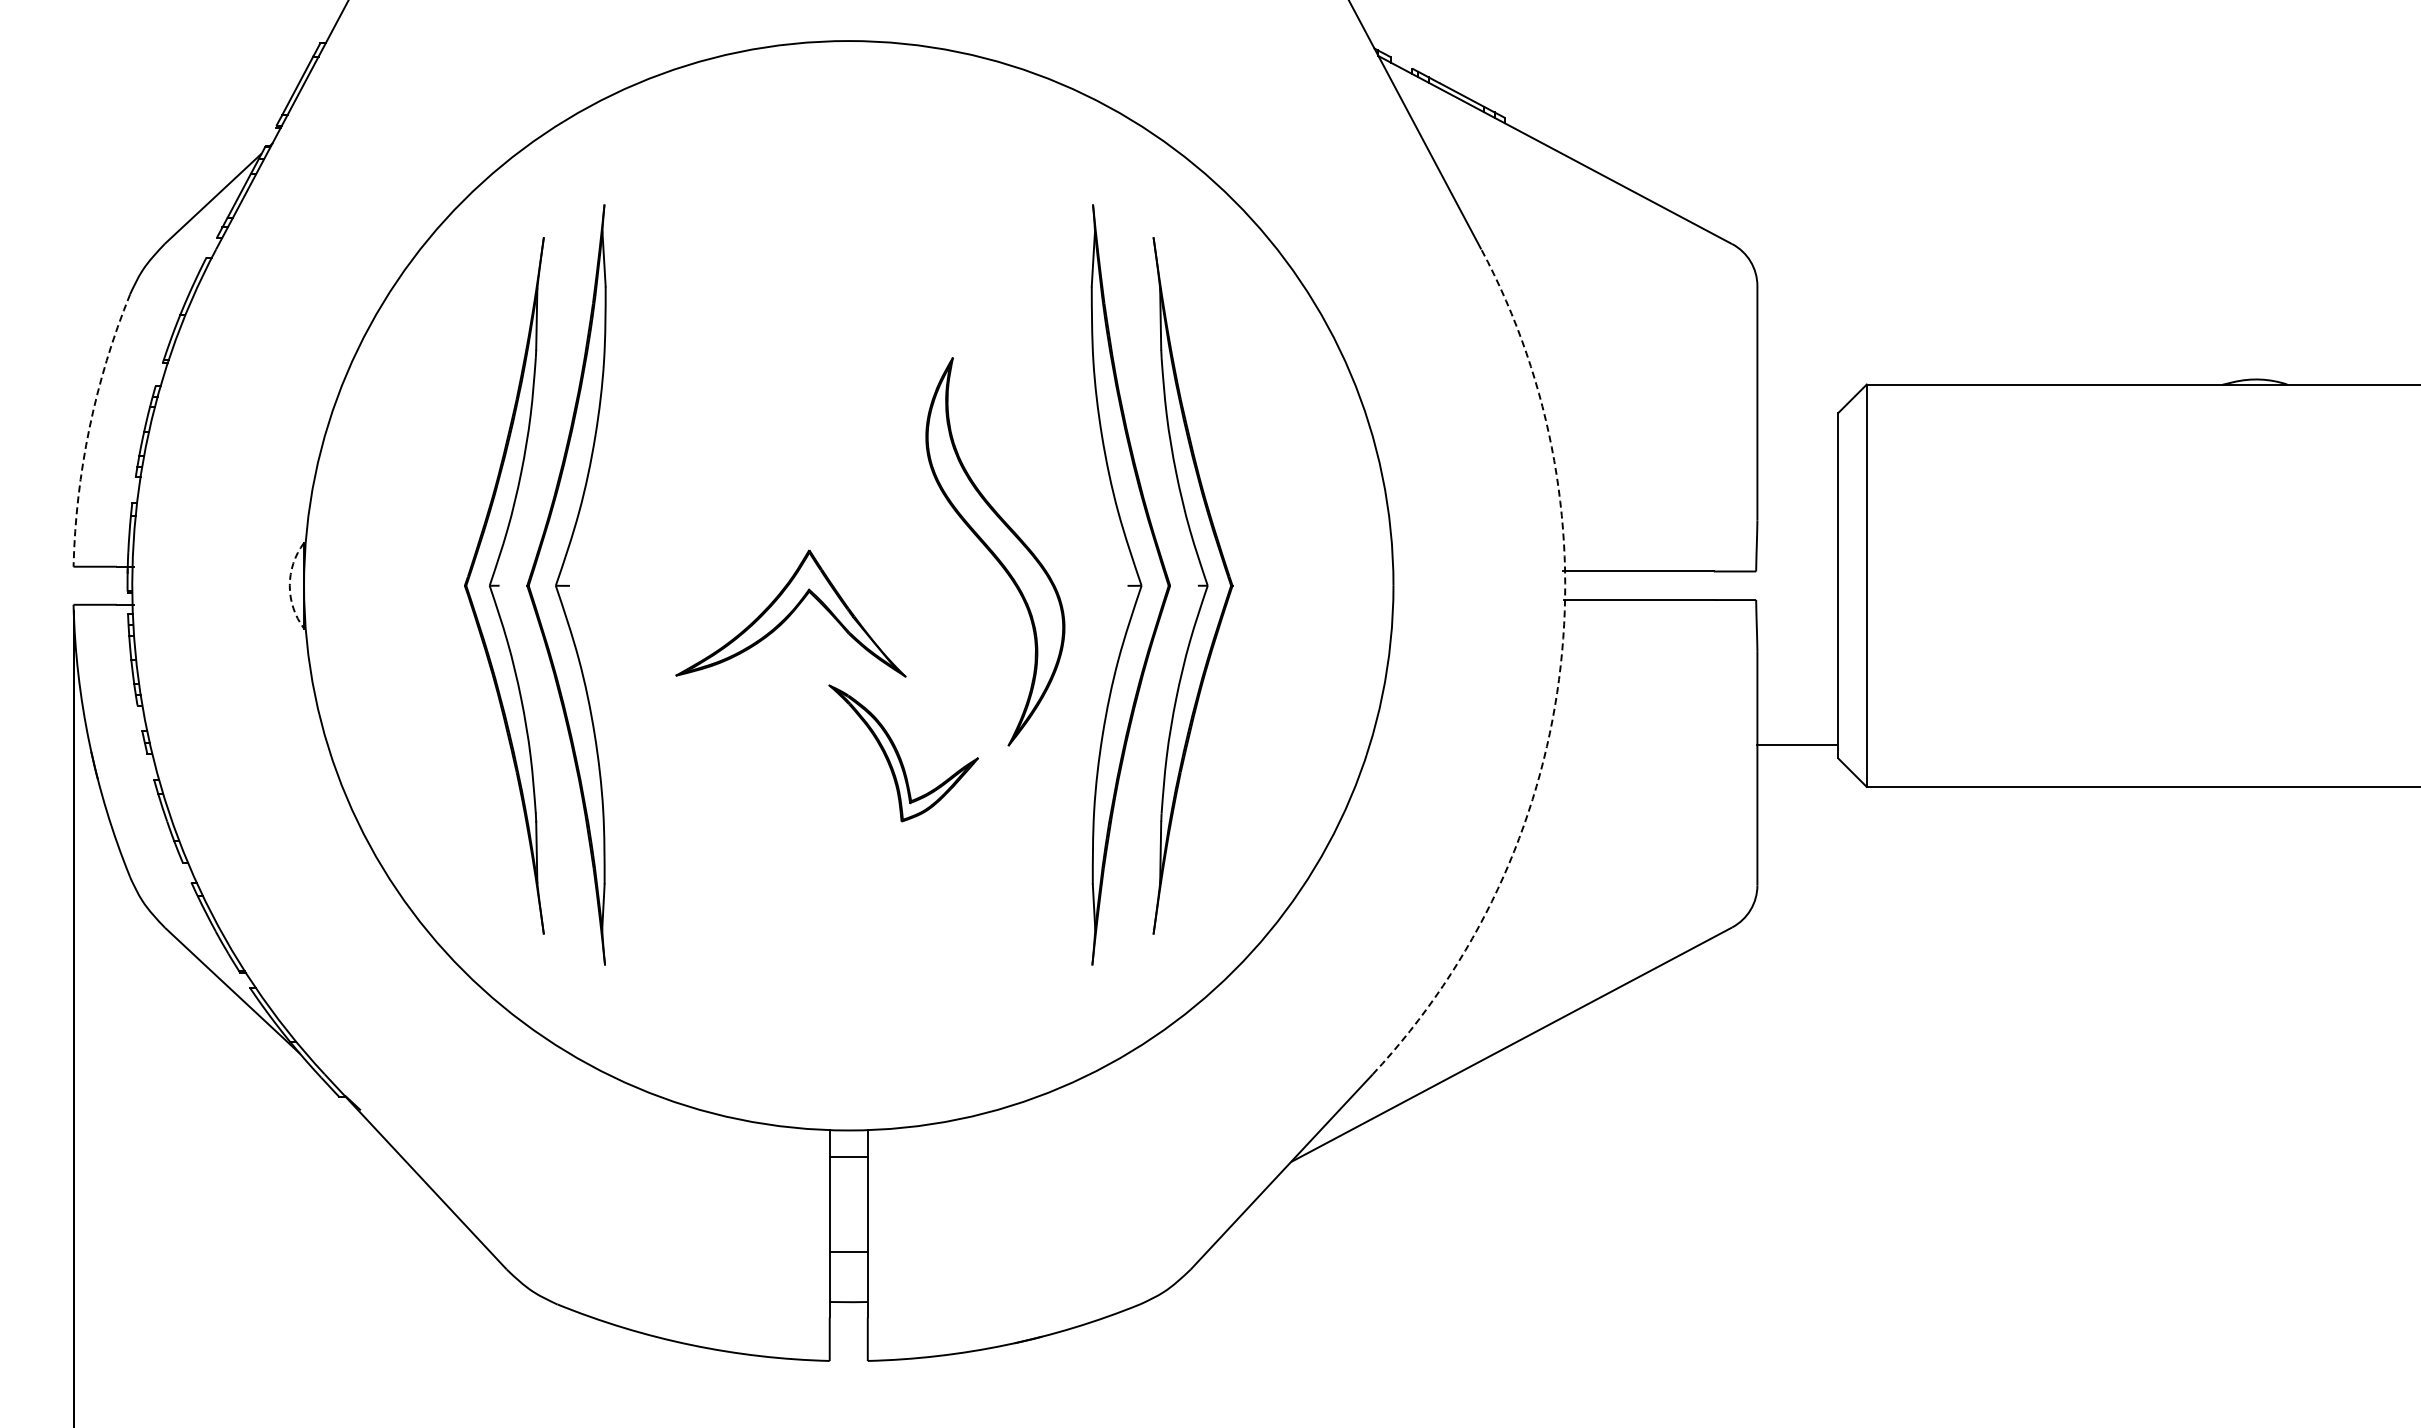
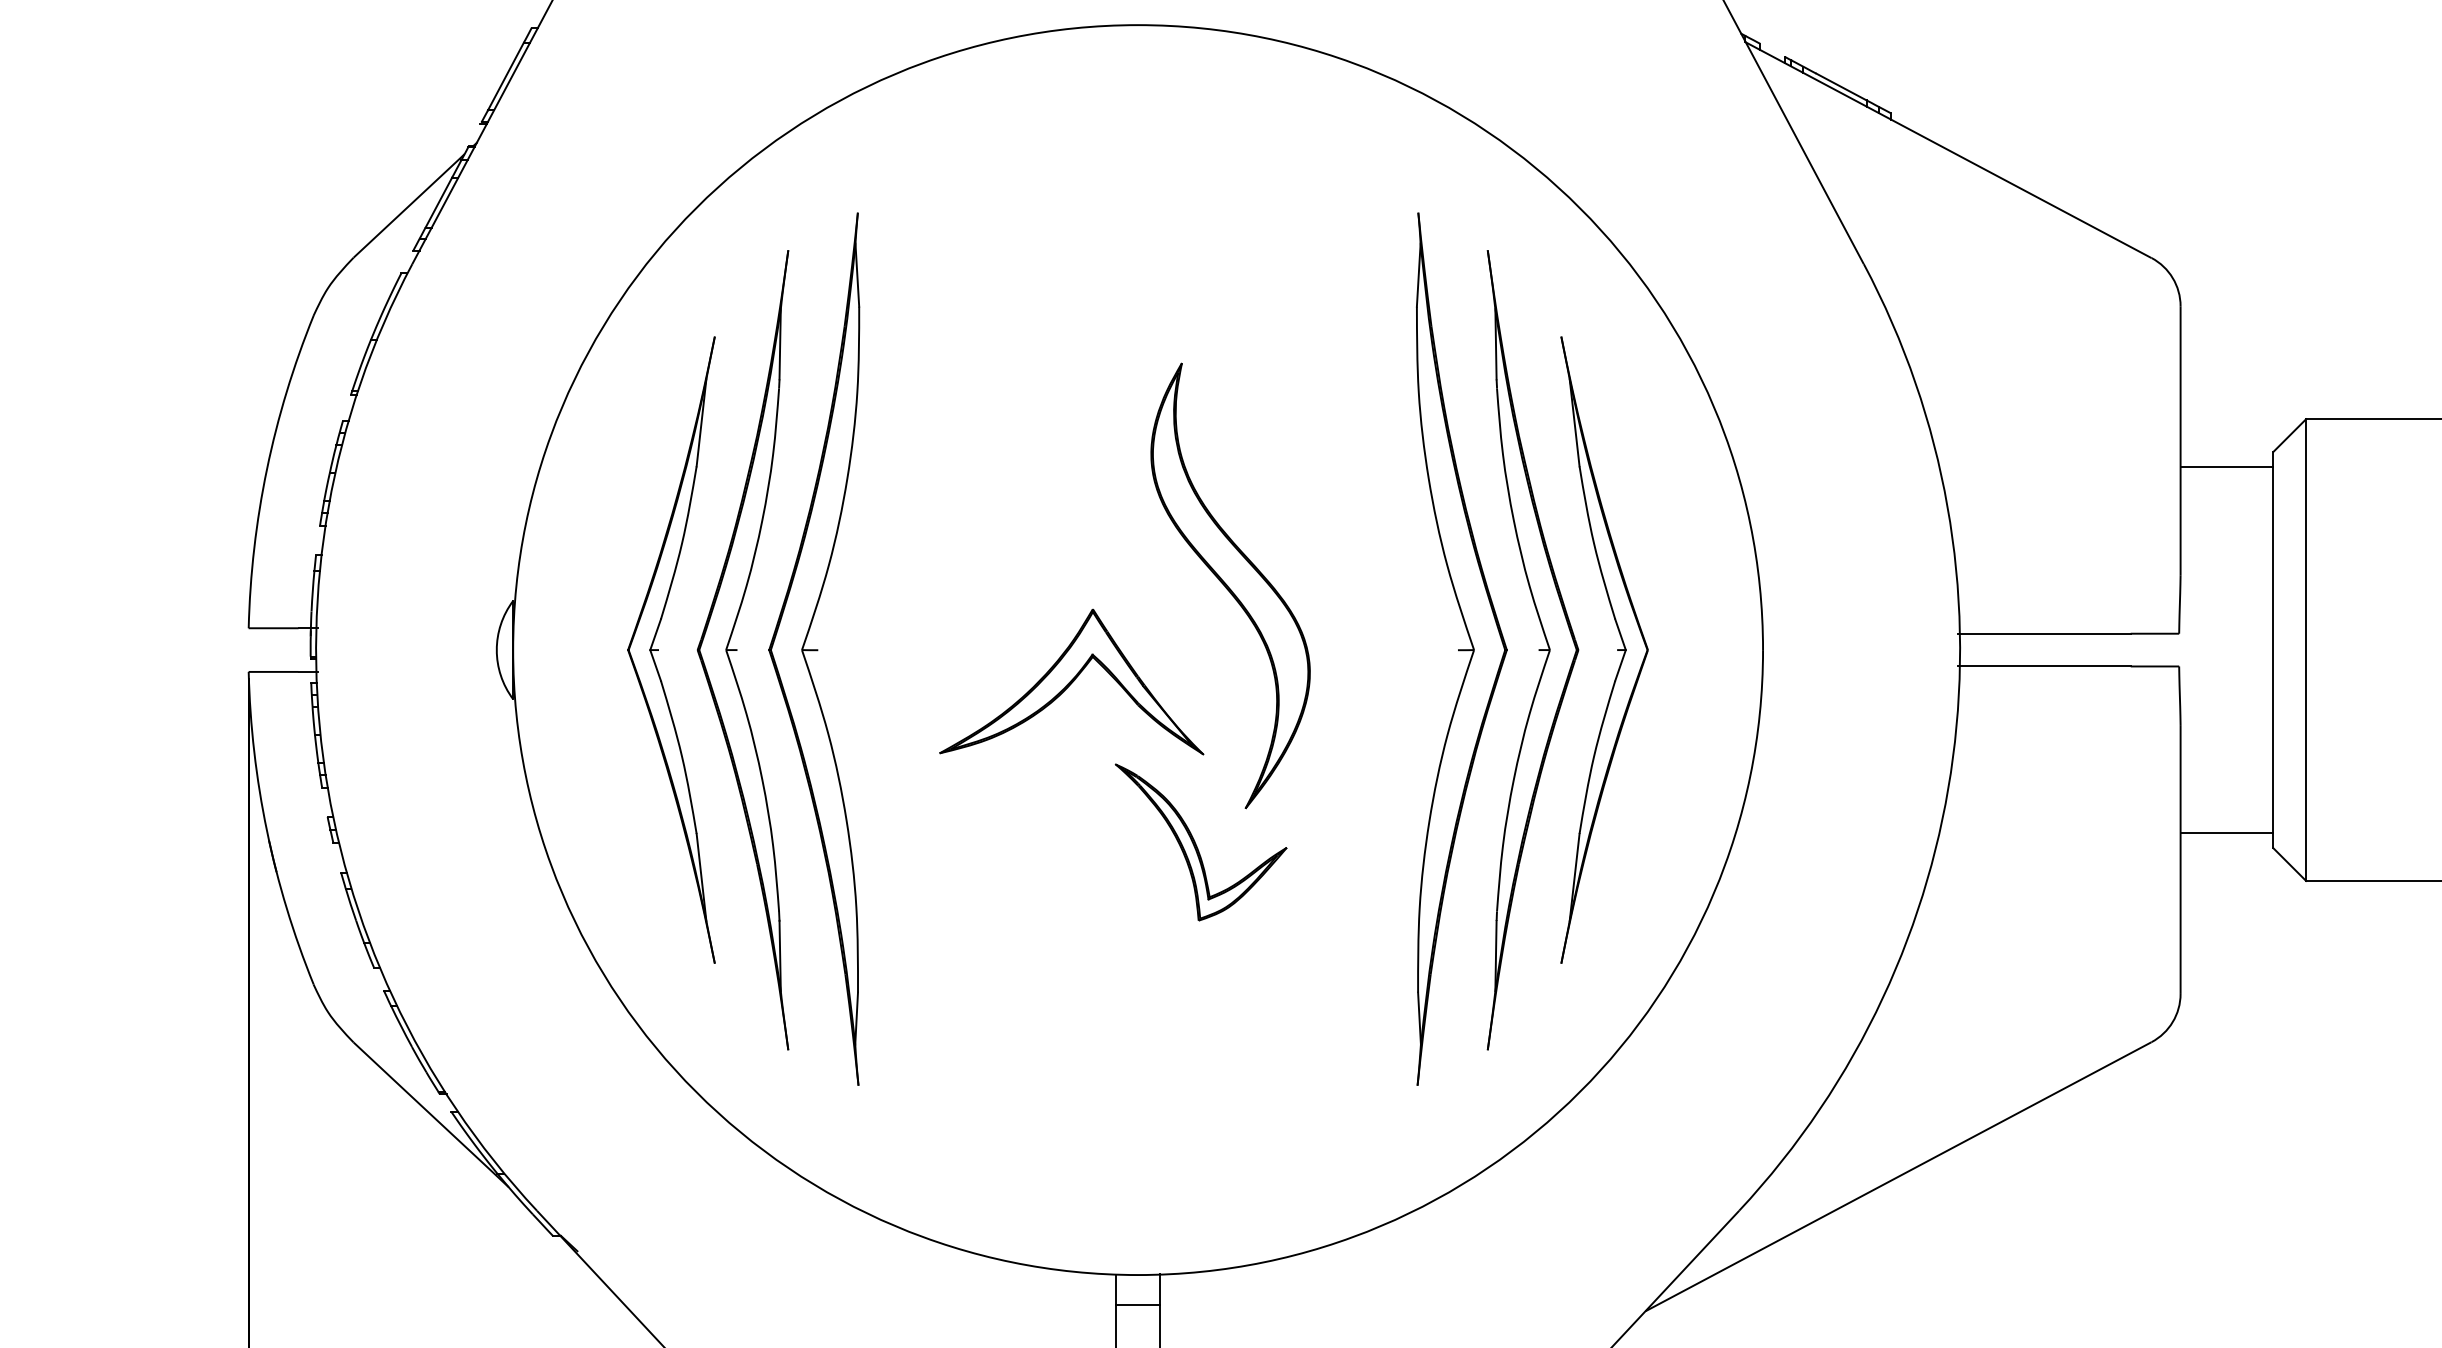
line: (1797, 426) -> (2226, 467), added
arc: (89, 428) -> (266, 469), dashed -> solid
part: (995, 551) -> (1230, 585), moved
arc: (289, 585) -> (496, 649), dashed -> solid
part: (431, 585) -> (659, 649), added
part: (1266, 585) -> (1617, 649), added
arc: (1559, 679) -> (1953, 757), dashed -> solid

